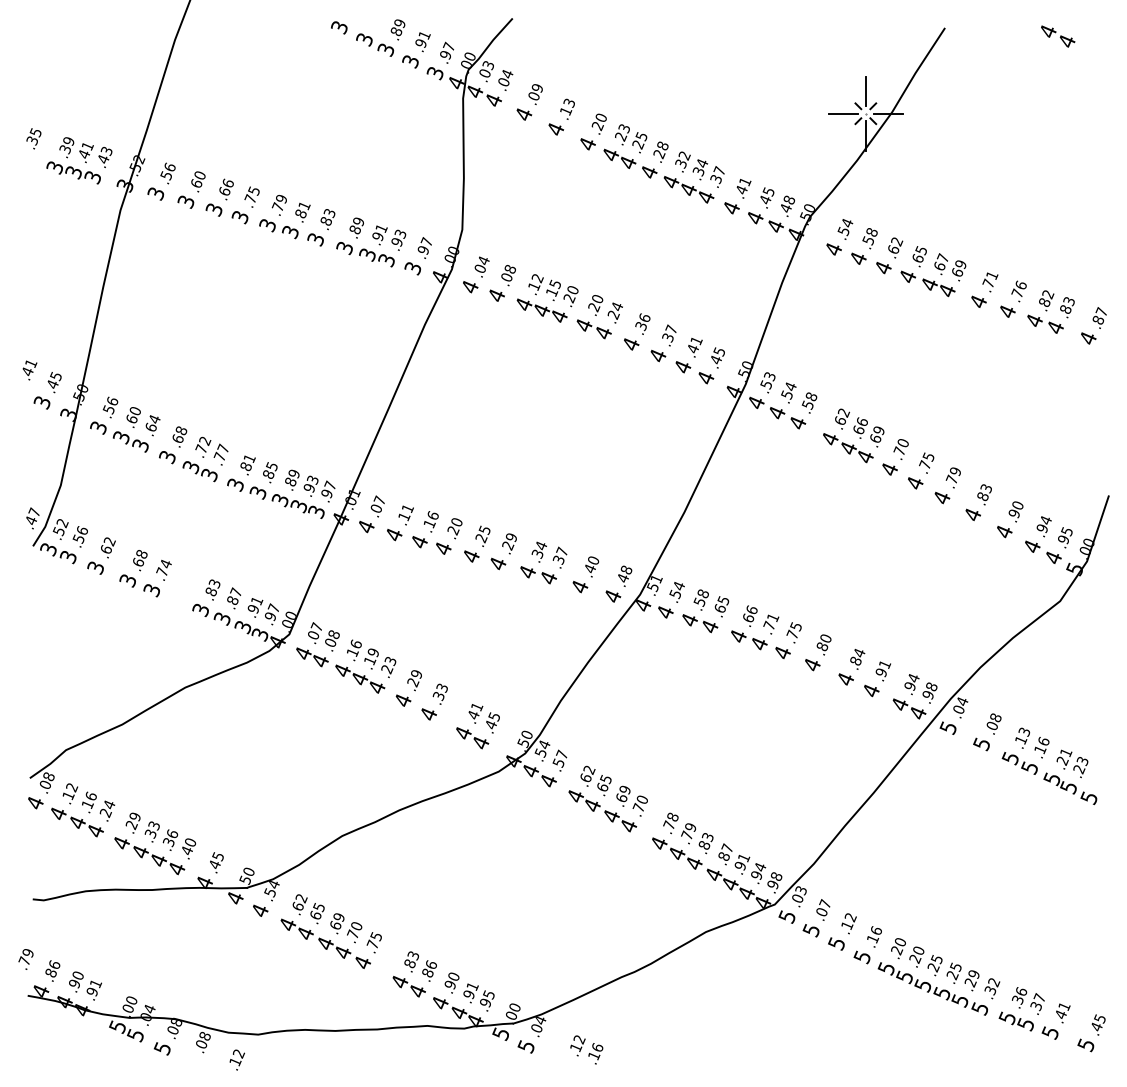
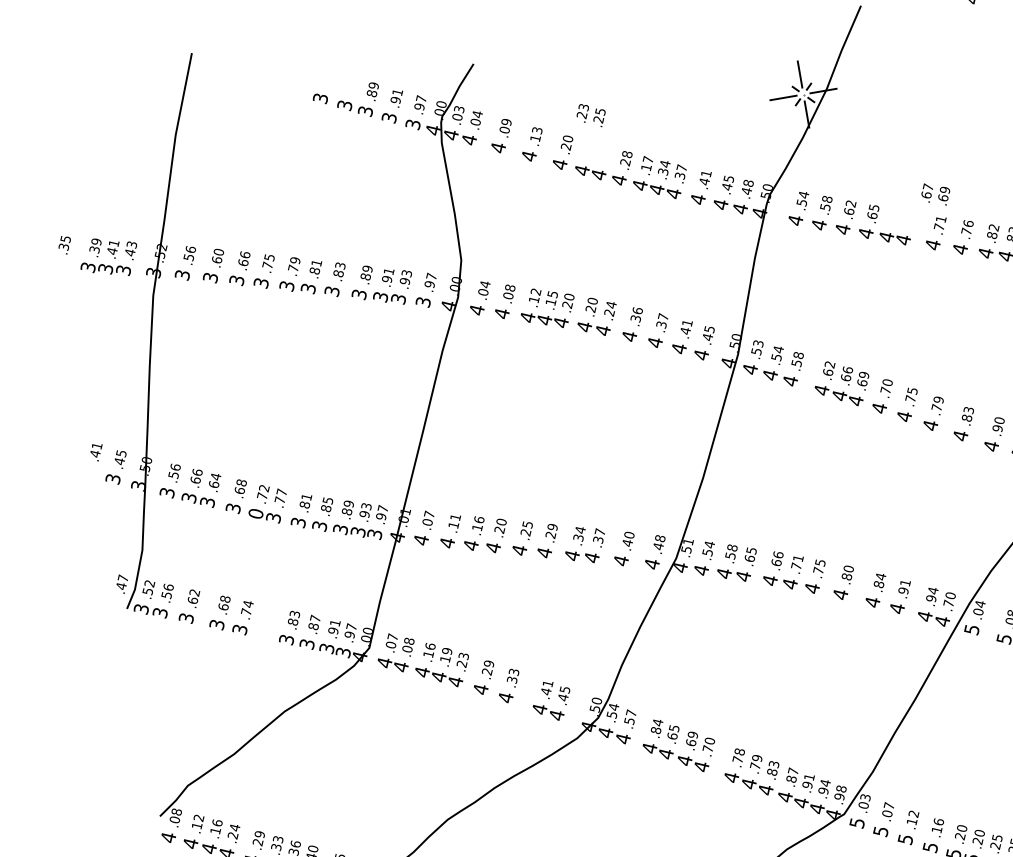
text: (631, 138) -> (591, 115), moved
text: (682, 159) -> (646, 163), .32 -> .17
text: (950, 267) -> (936, 194), moved
text: (134, 409) -> (196, 471), .60 -> .66
text: (190, 467) -> (255, 514), 3 -> 0
text: (929, 690) -> (949, 599), .98 -> .70
text: (587, 773) -> (656, 726), .62 -> .84

